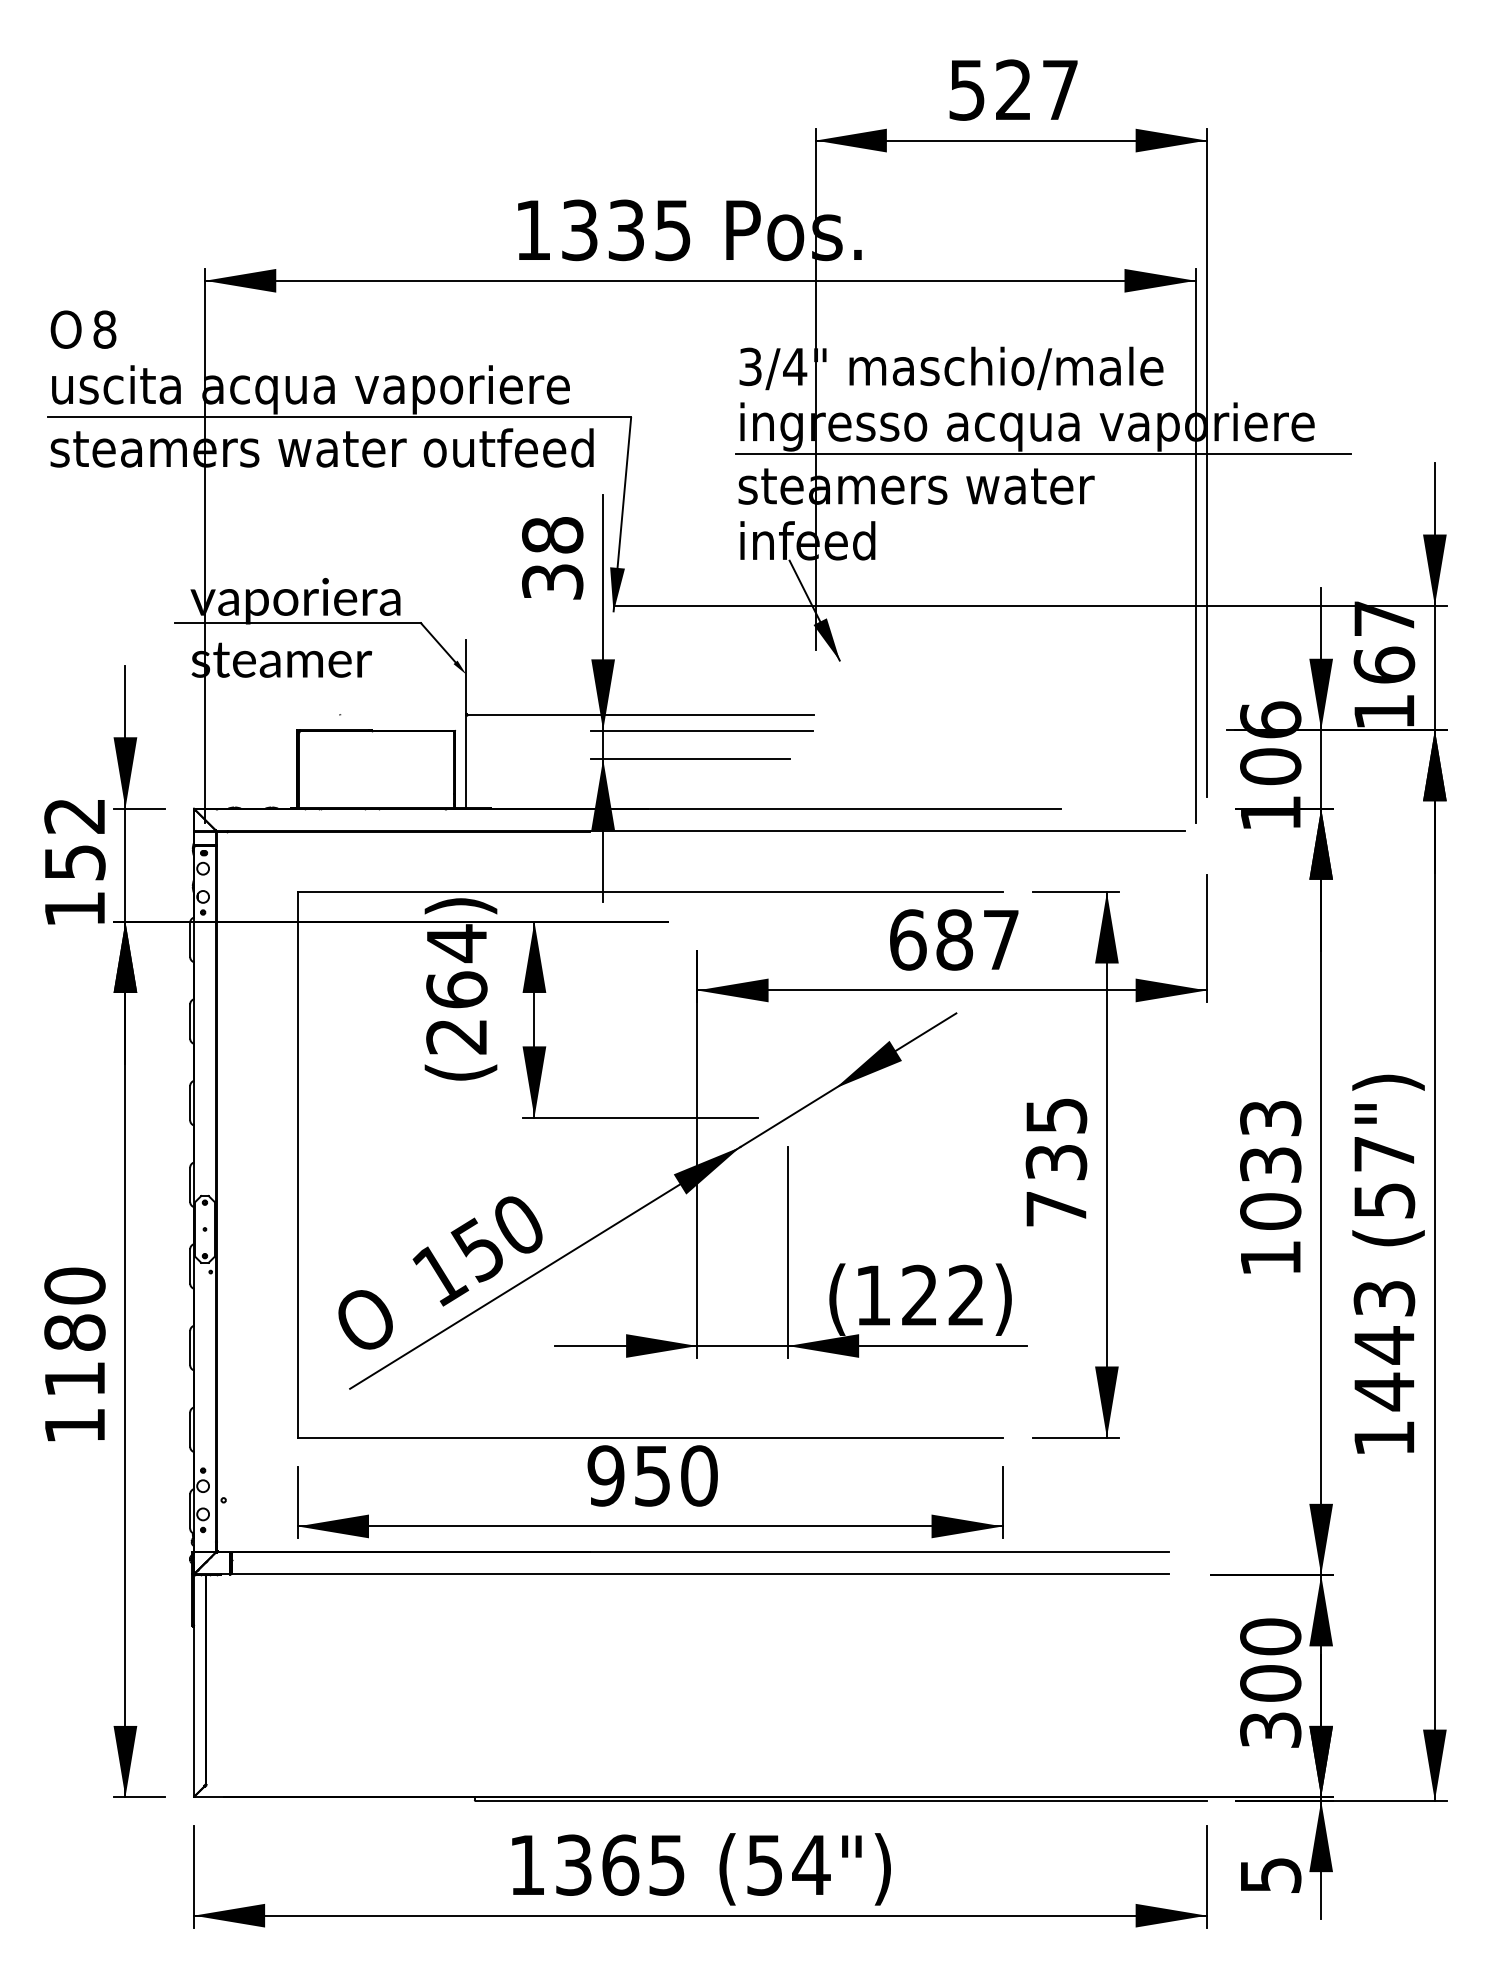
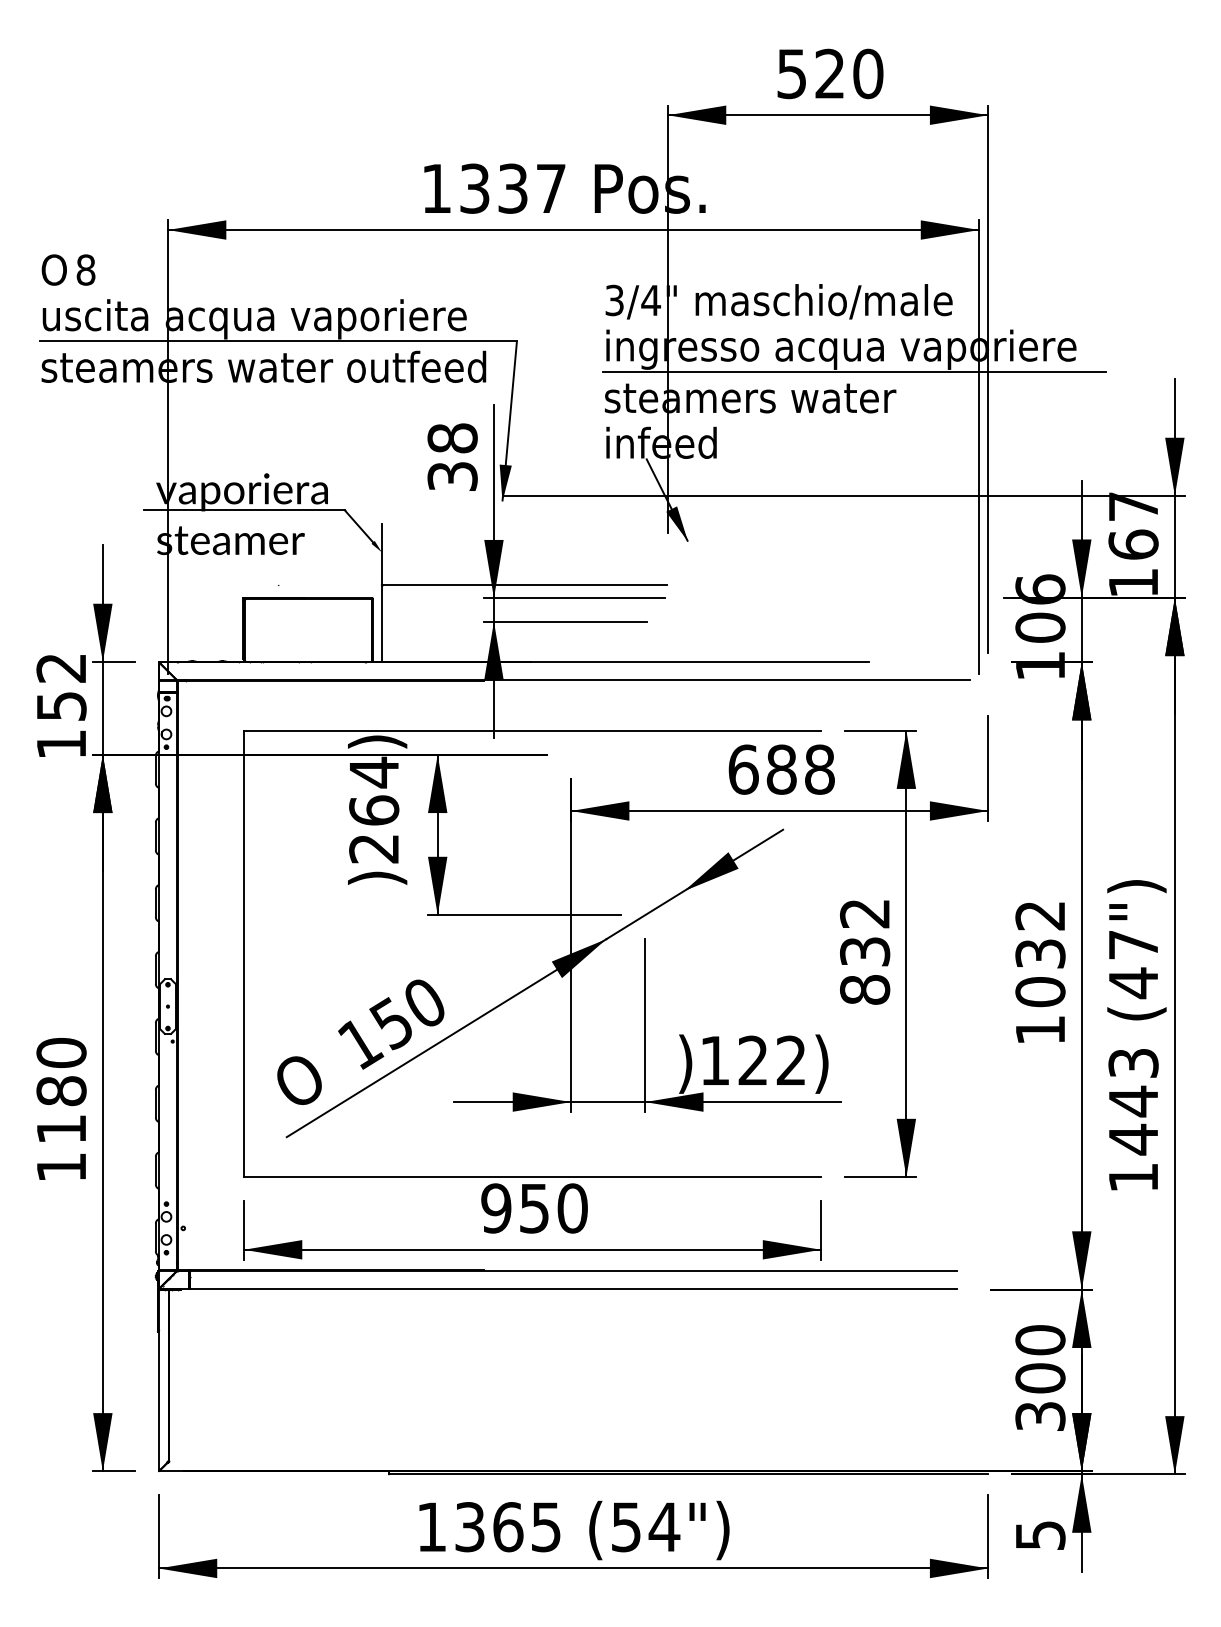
text: (1060, 89) -> (868, 73), 527 -> 520
text: (672, 230) -> (550, 188), 1335 -> 1337
text: (1000, 939) -> (819, 769), 687 -> 688
text: (460, 1071) -> (377, 877), ( -> )
text: (1270, 1118) -> (1040, 915), 1033 -> 1032
text: (1056, 1162) -> (865, 951), 735 -> 832
text: (1384, 1201) -> (1133, 983), (57") -> (47")
text: (837, 1298) -> (685, 1063), ( -> )

